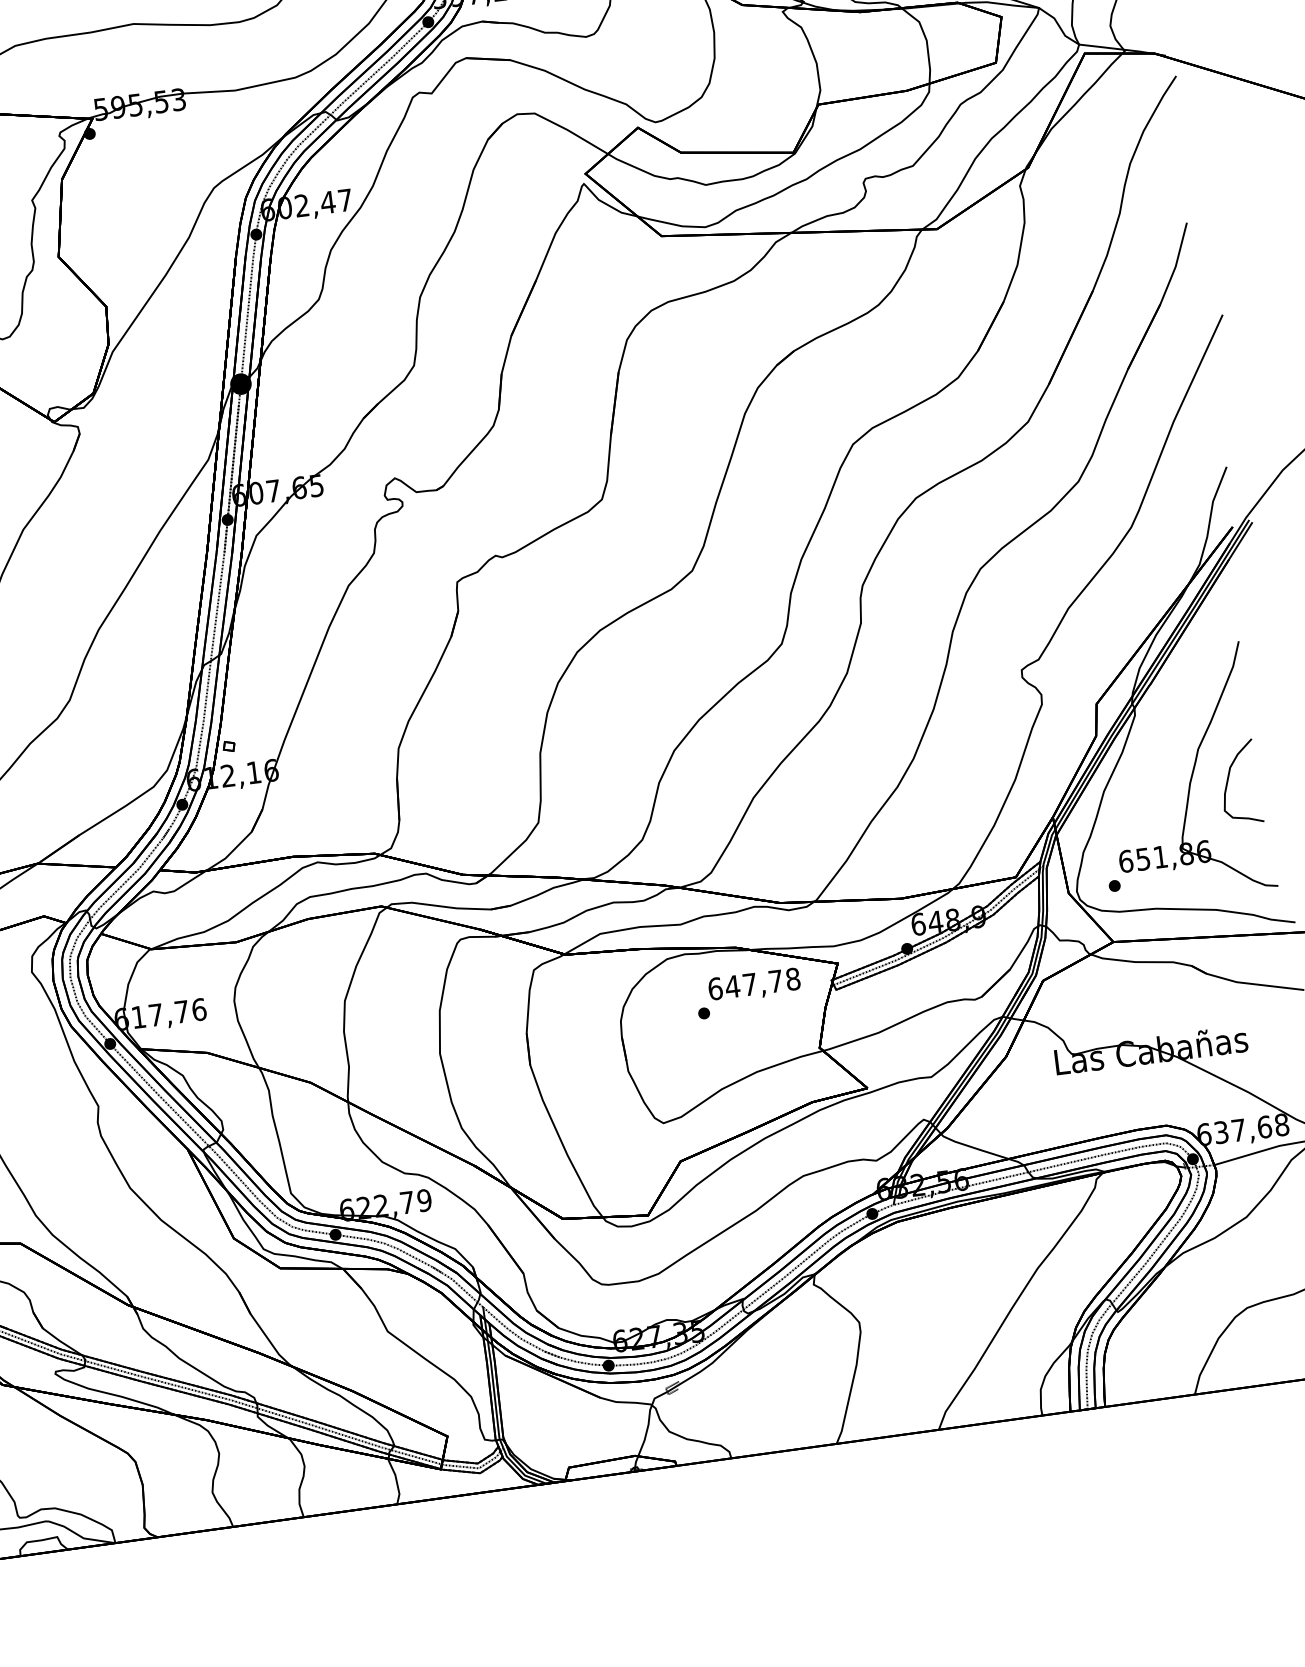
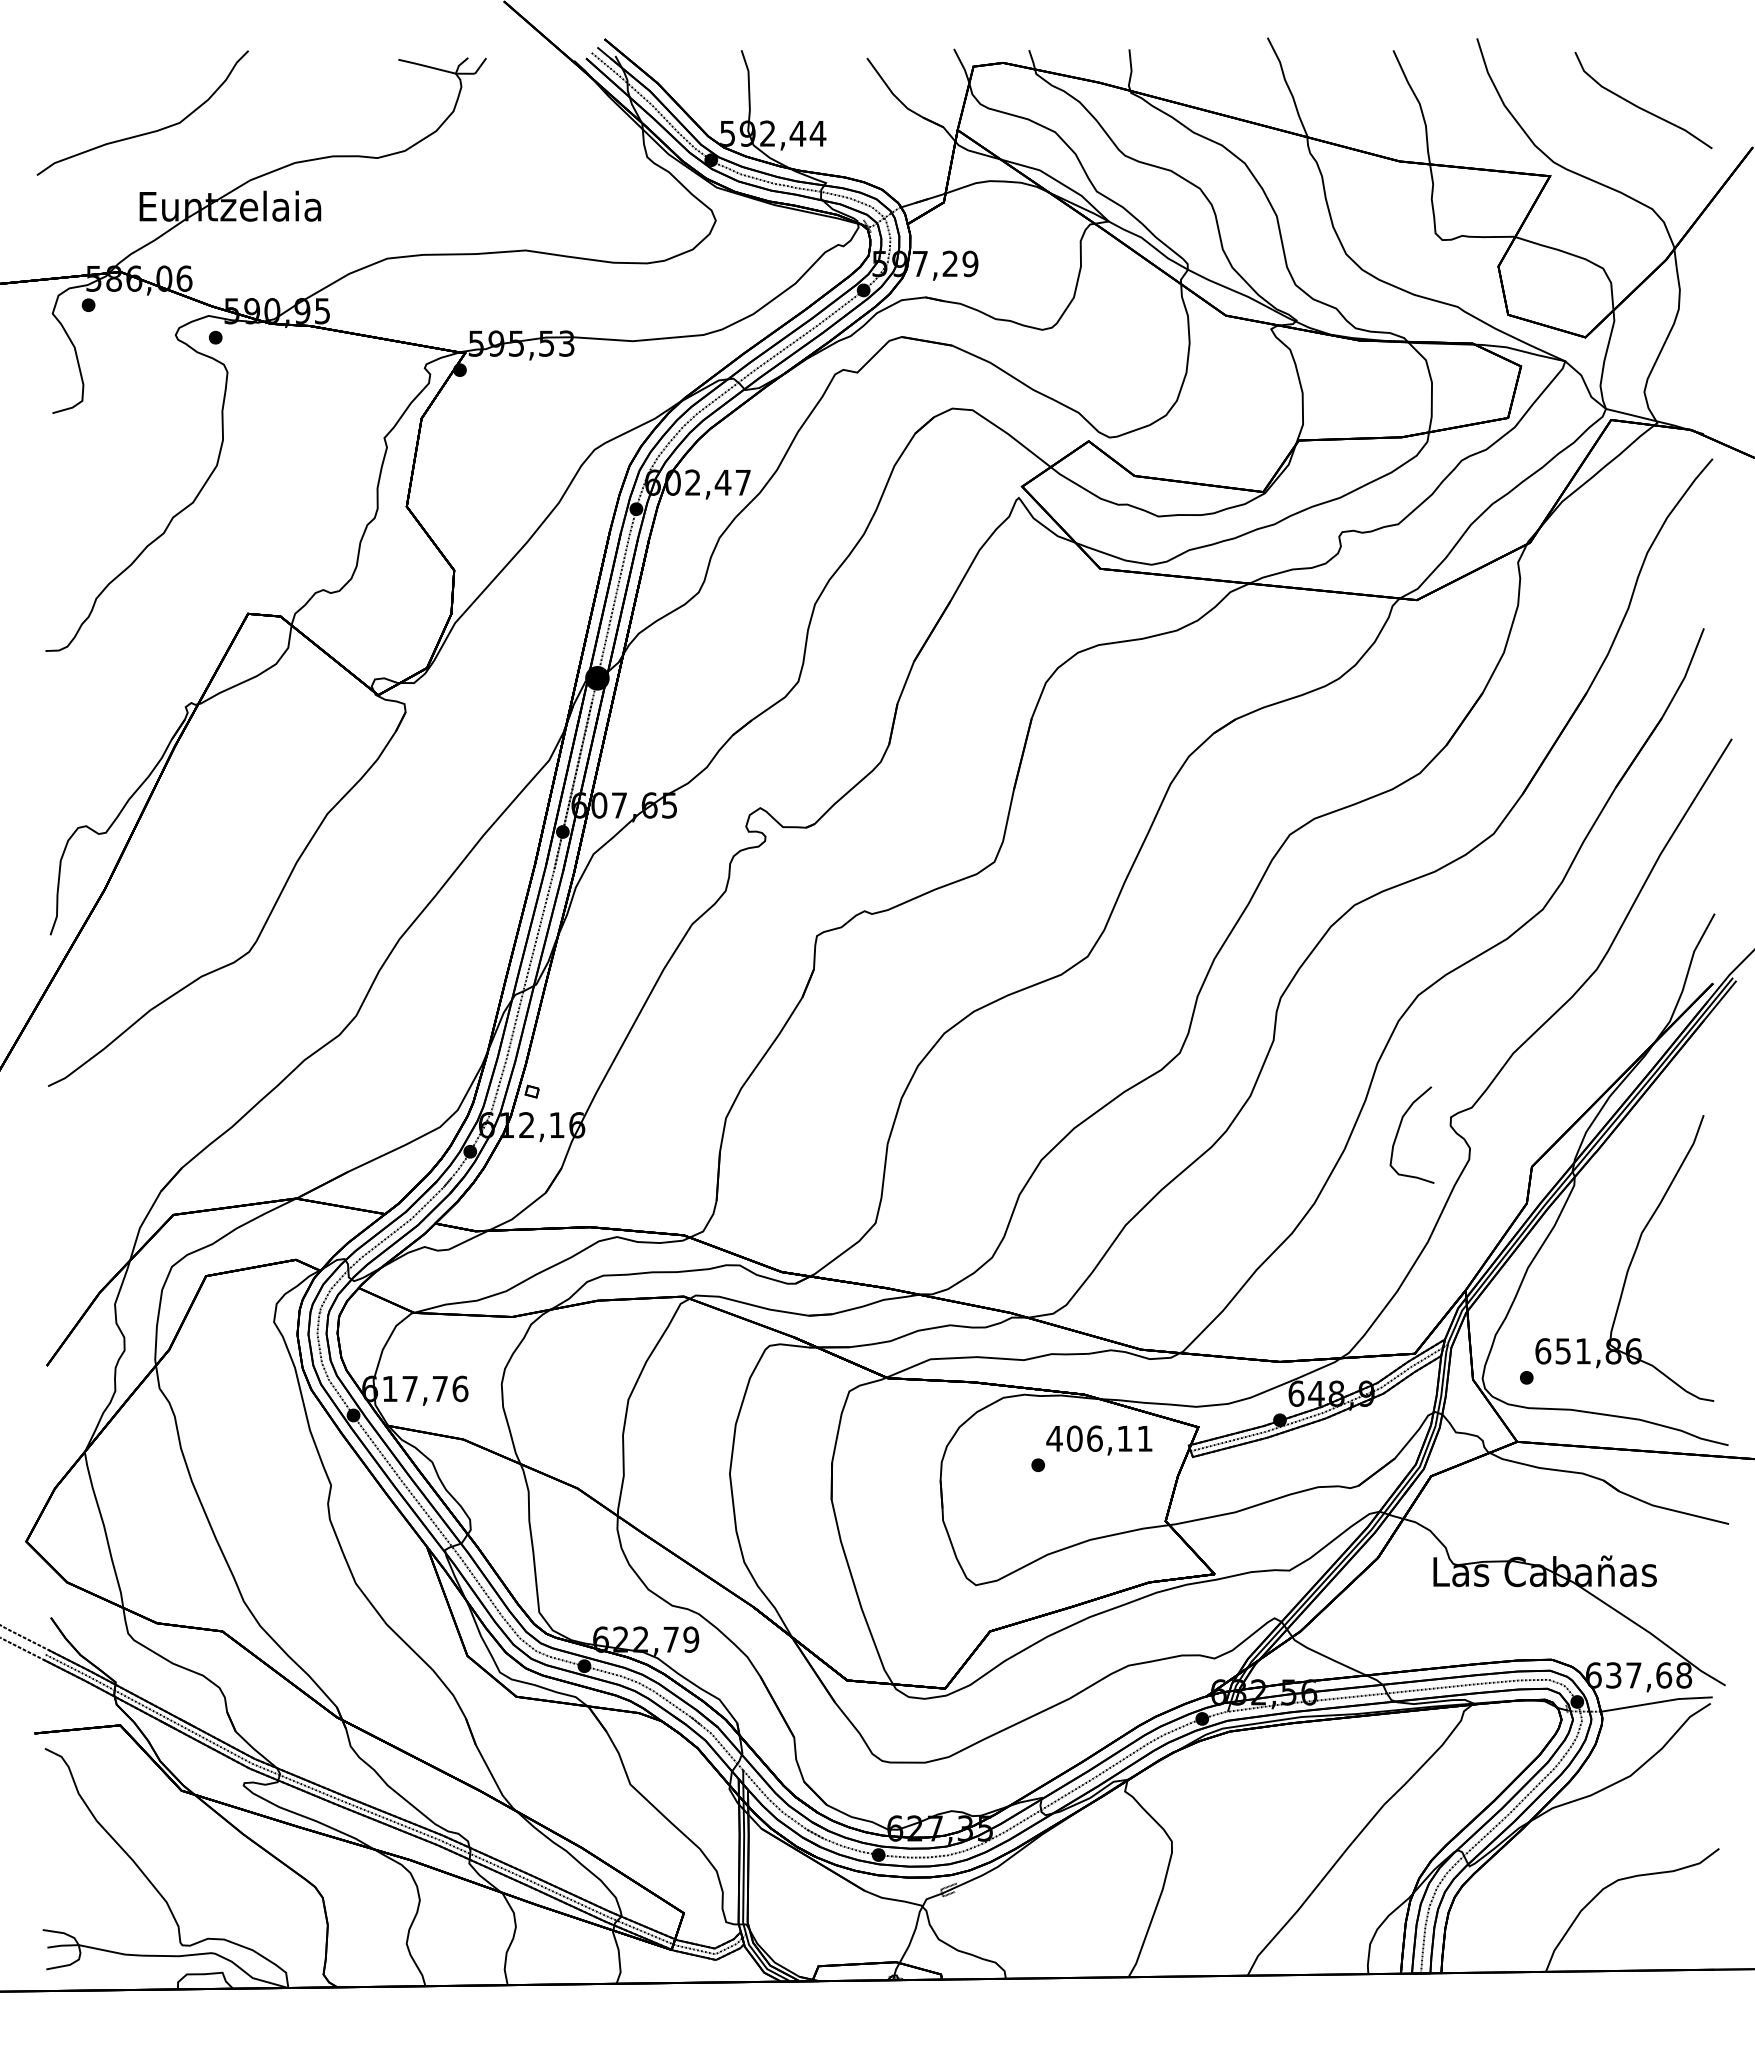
curve: (1228, 779) -> (1399, 1130), moved
text: (753, 983) -> (1099, 1438), 647,78 -> 406,11

